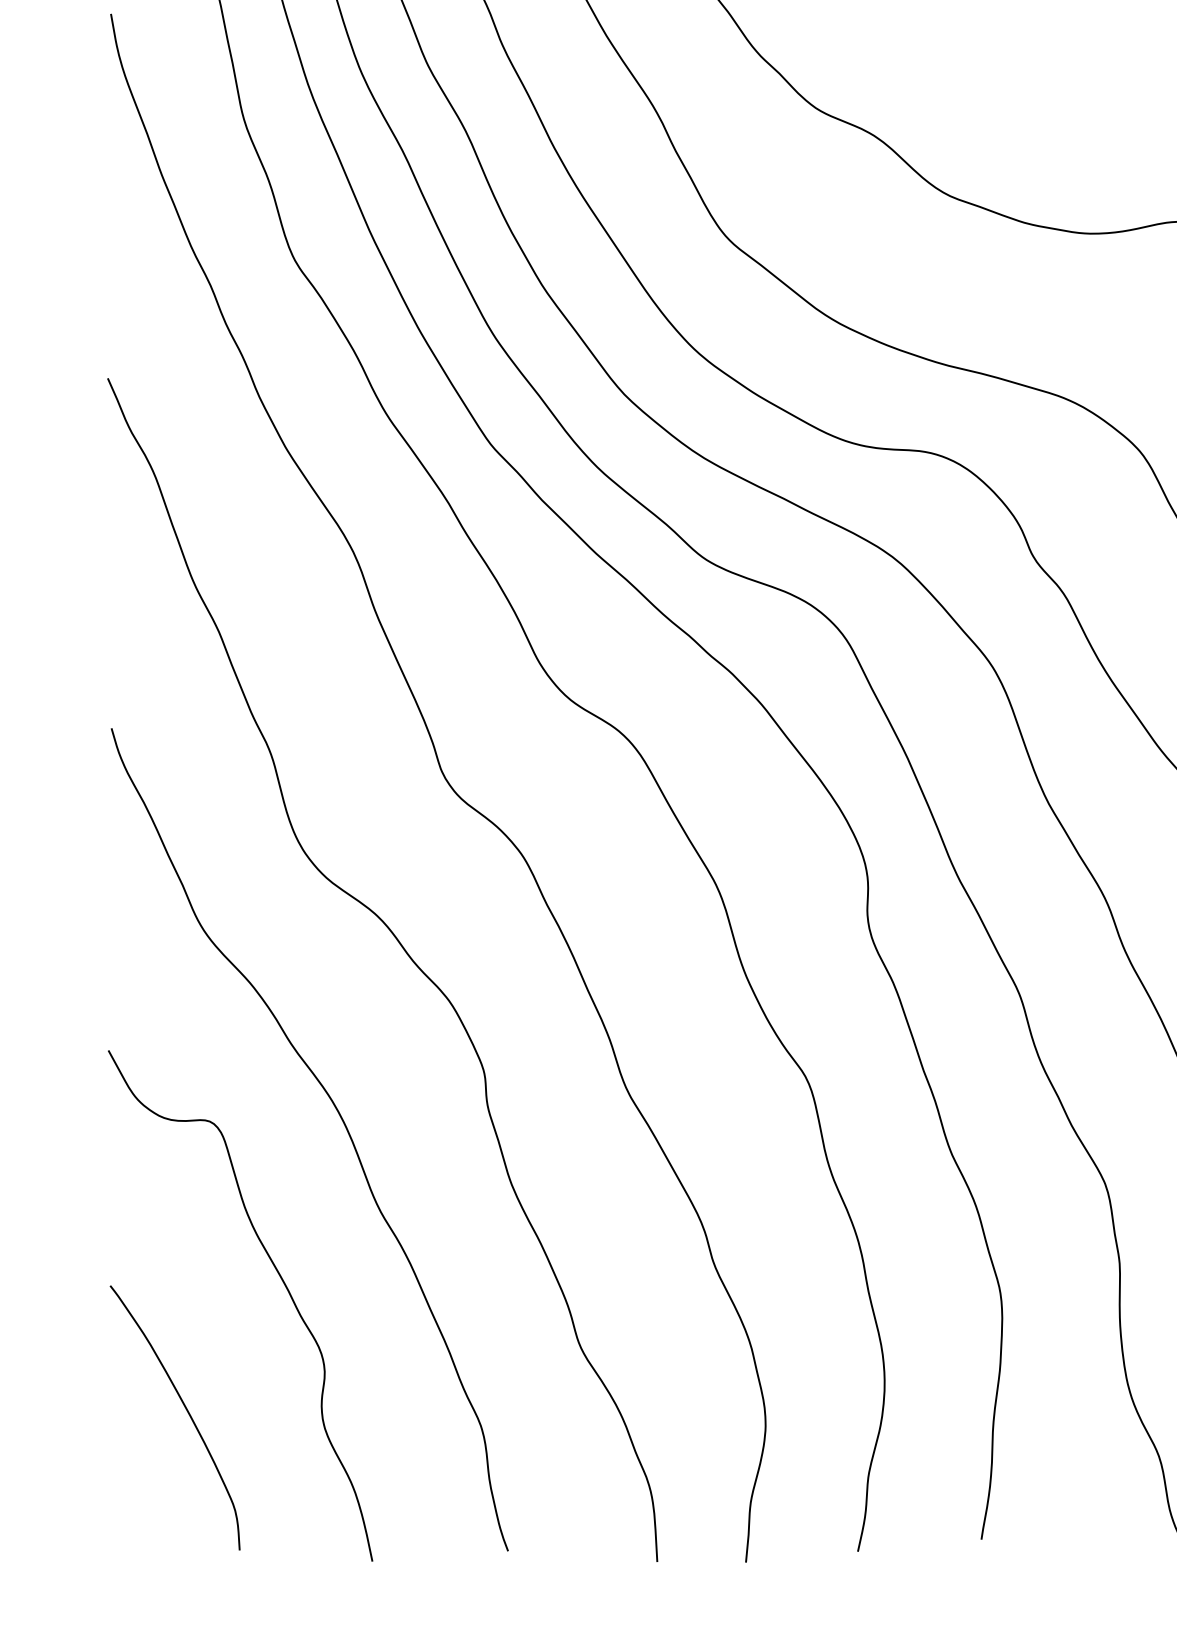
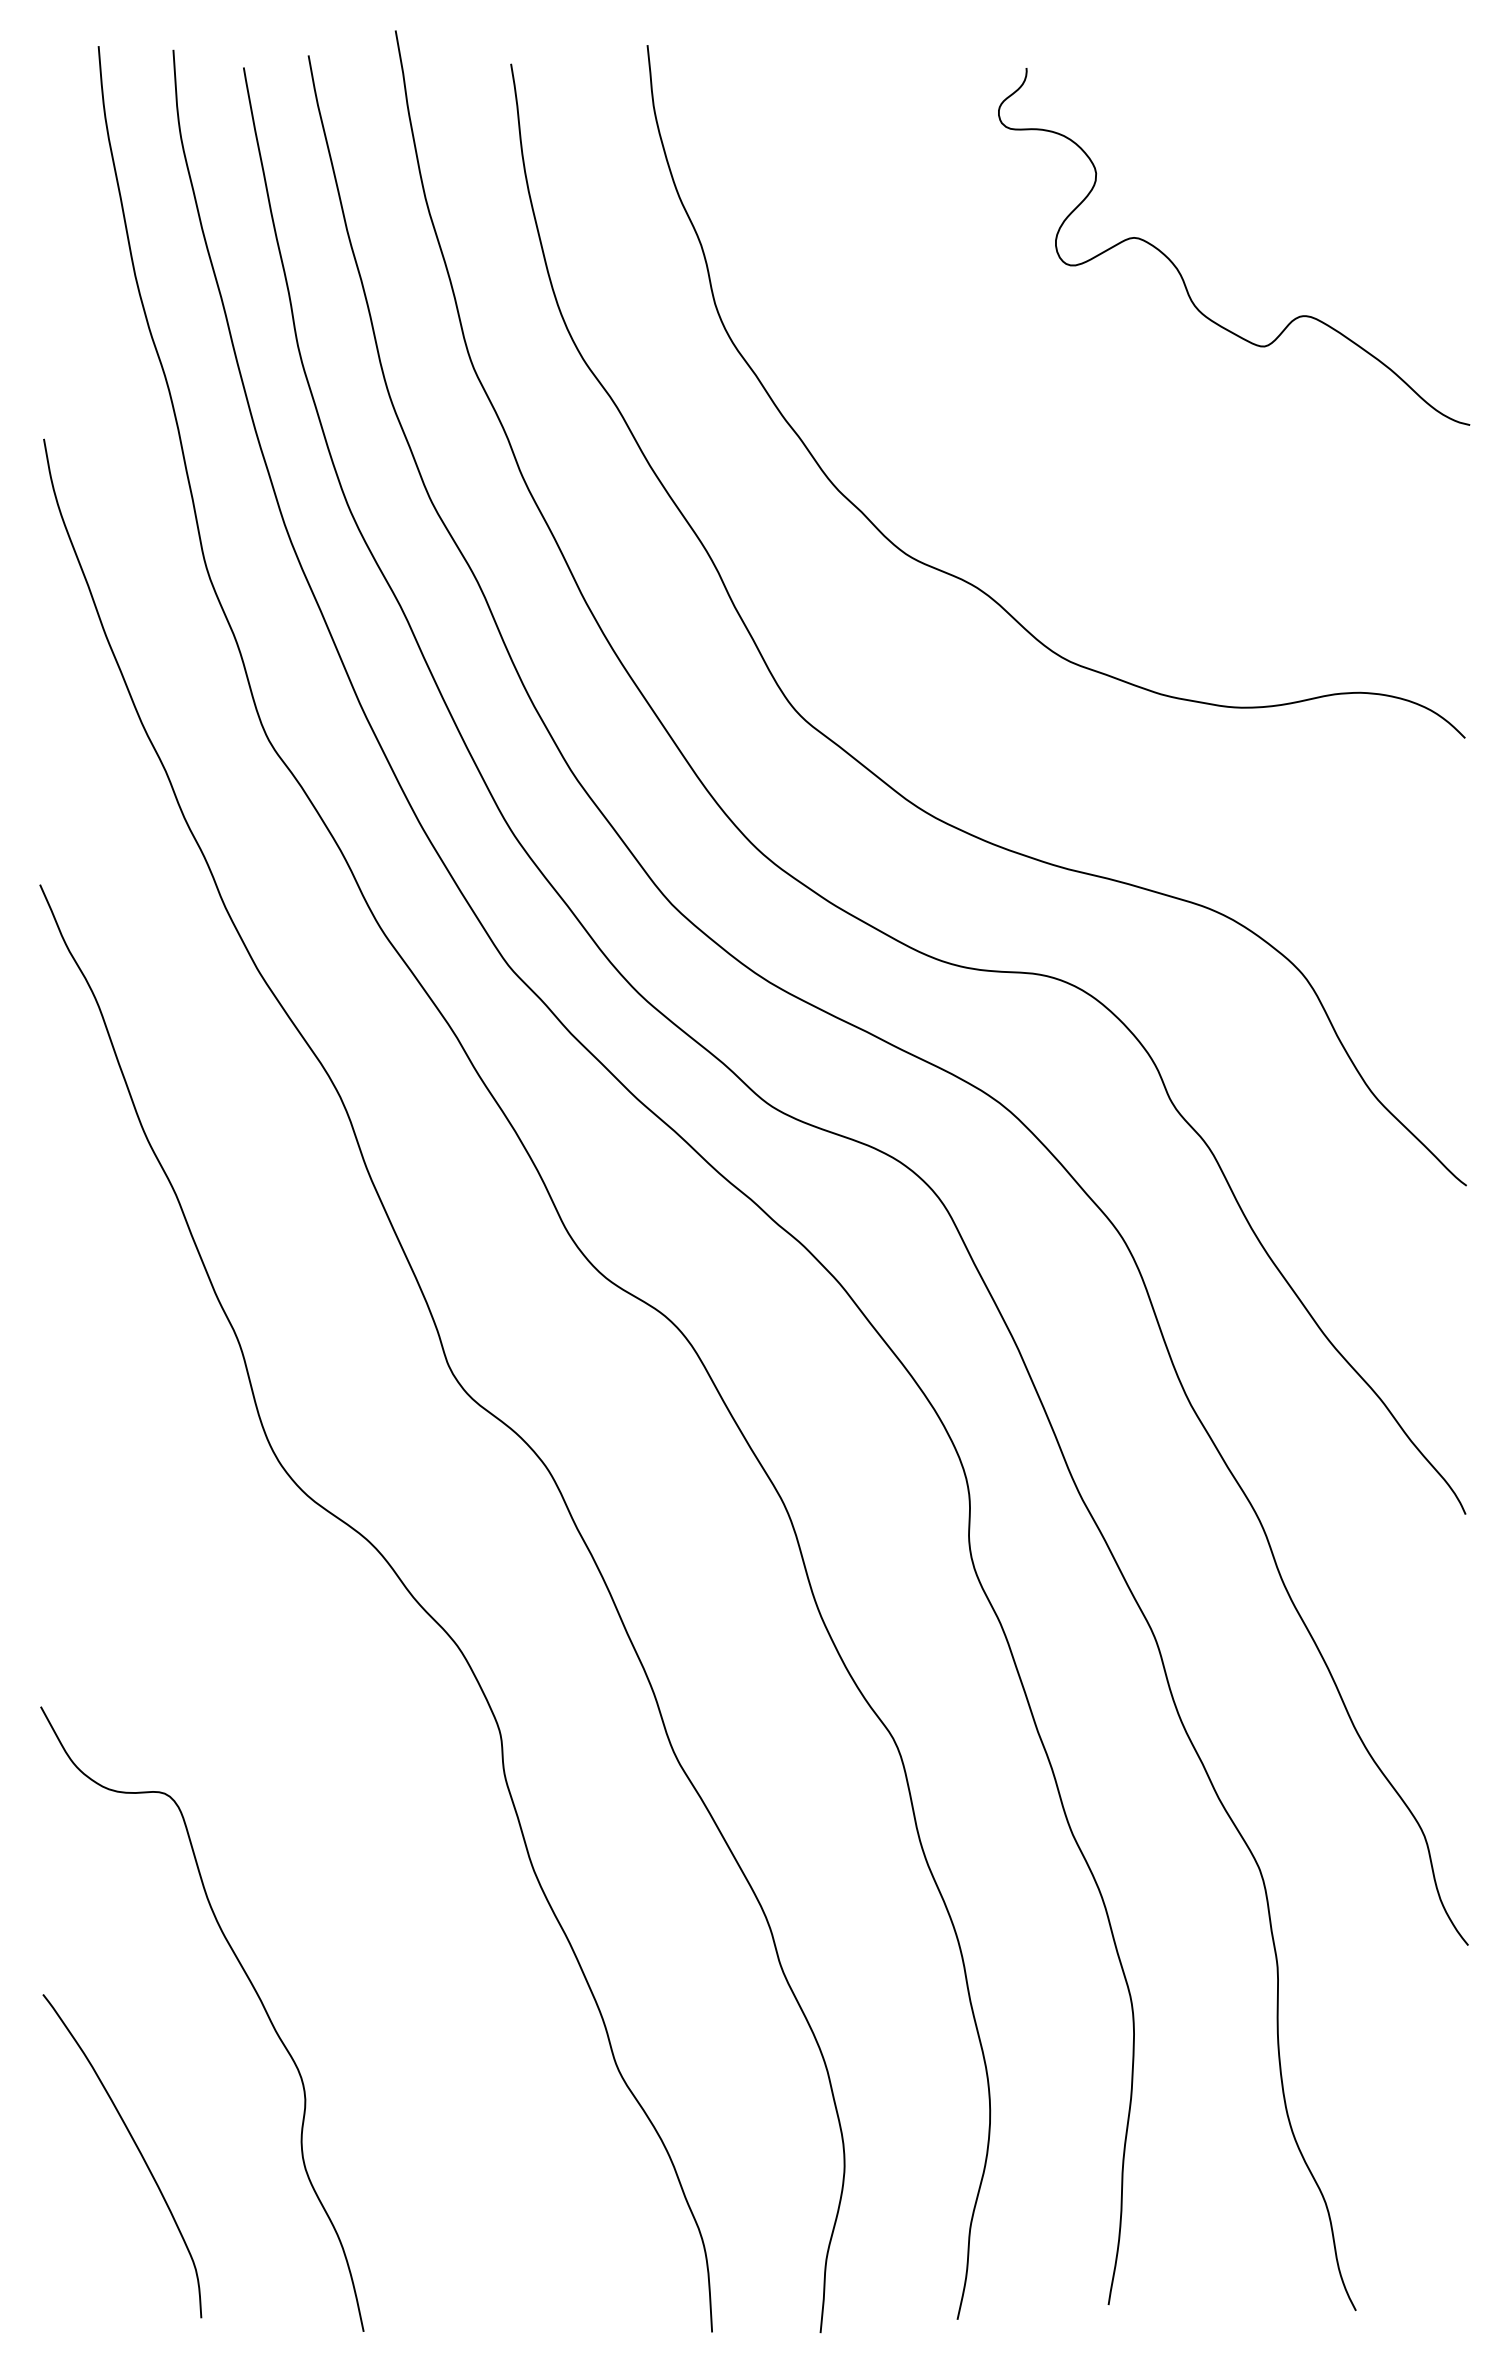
curve: (342, 1122) -> (327, 1794), removed

